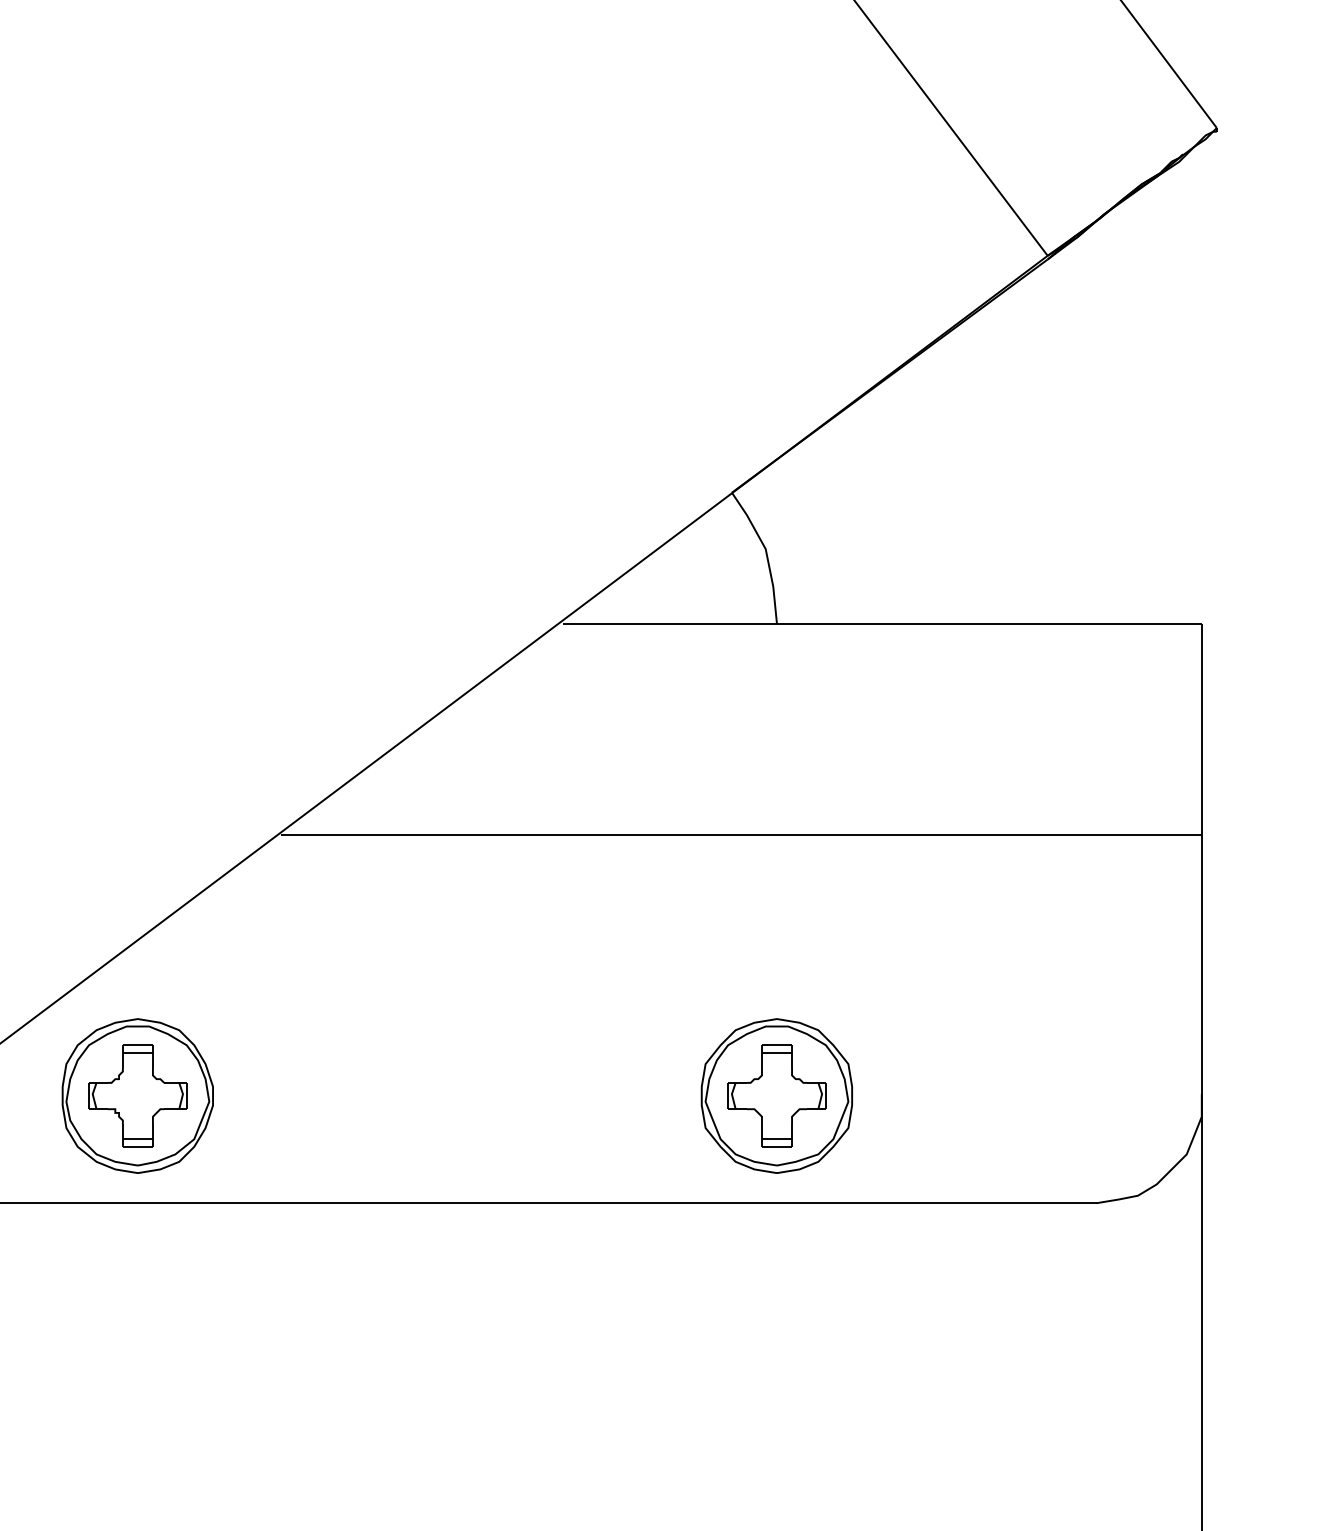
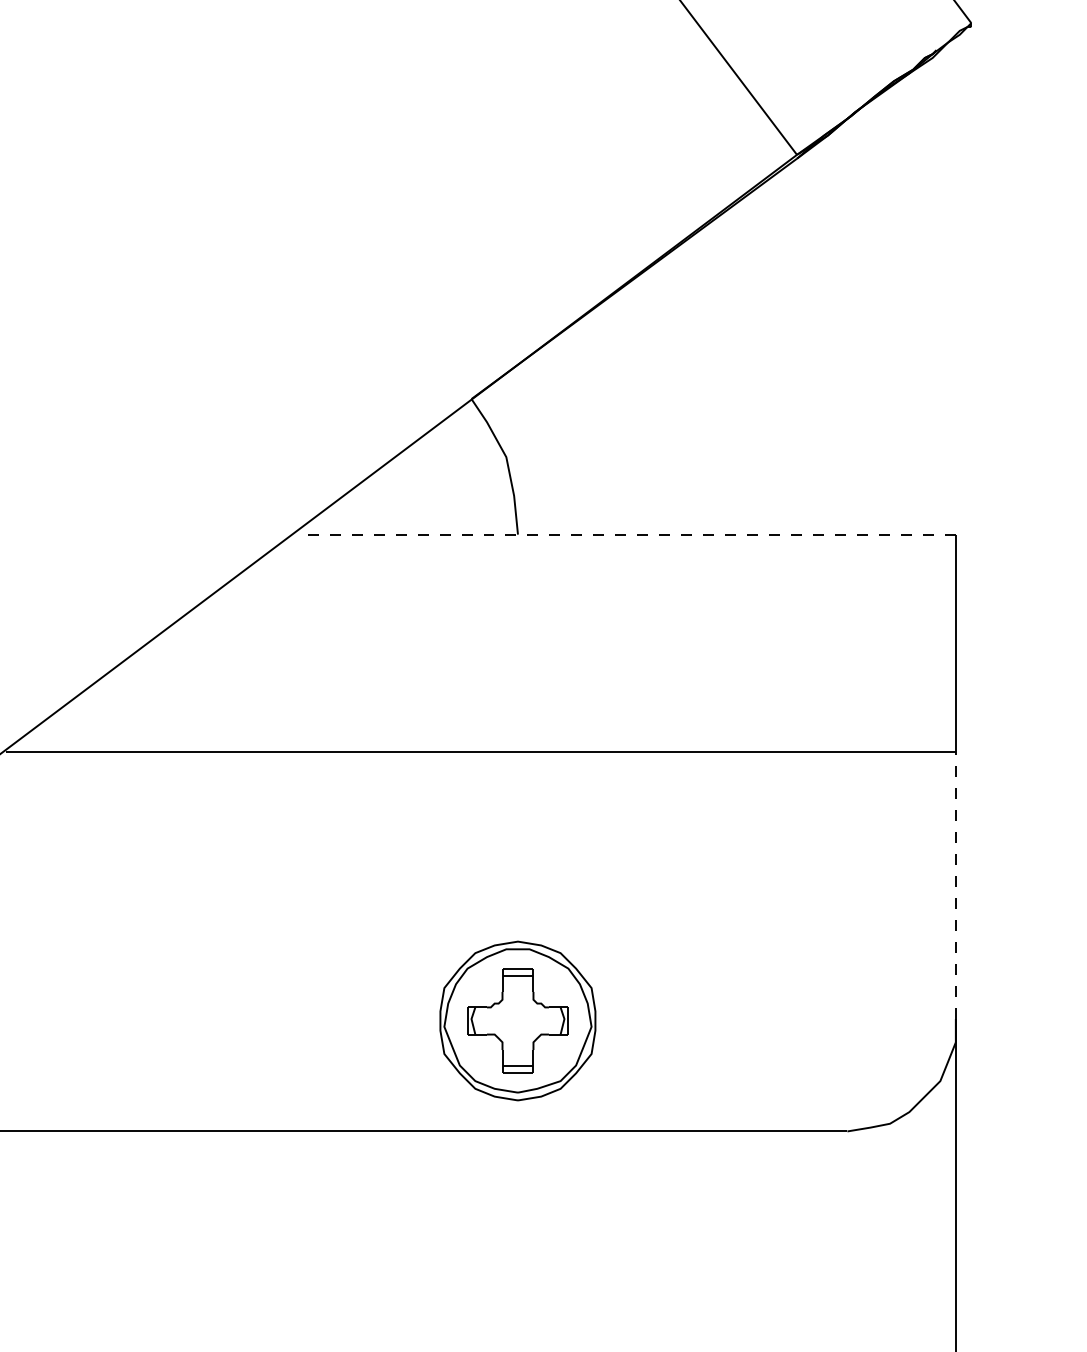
line: (882, 624) -> (626, 534), solid -> dashed
line: (1201, 964) -> (955, 885), solid -> dashed

